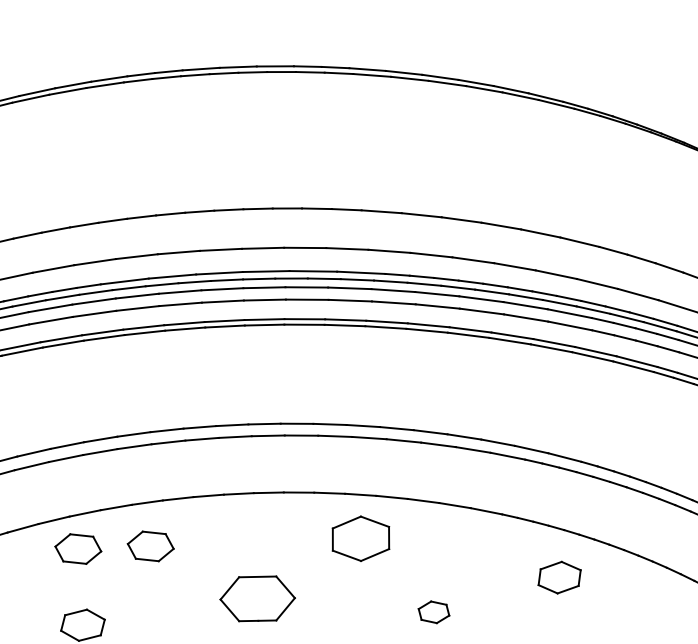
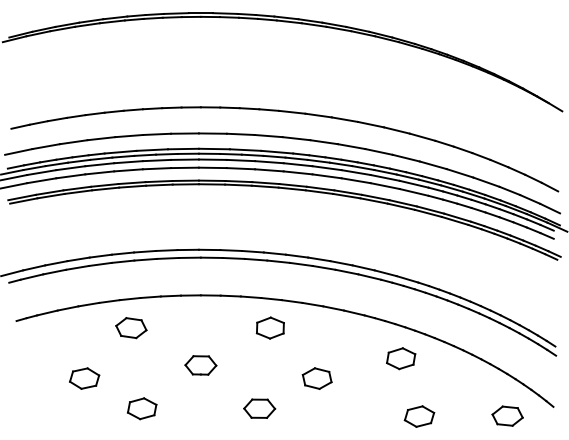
part: (359, 537) -> (269, 327), size x0.71
part: (78, 549) -> (83, 328), removed
part: (257, 599) -> (200, 365), size x0.62
part: (433, 612) -> (316, 378), size x1.43

